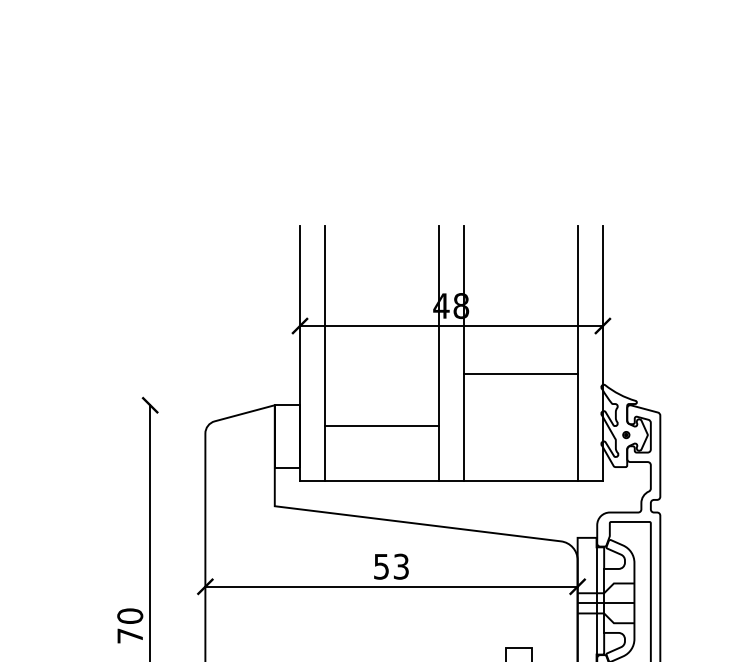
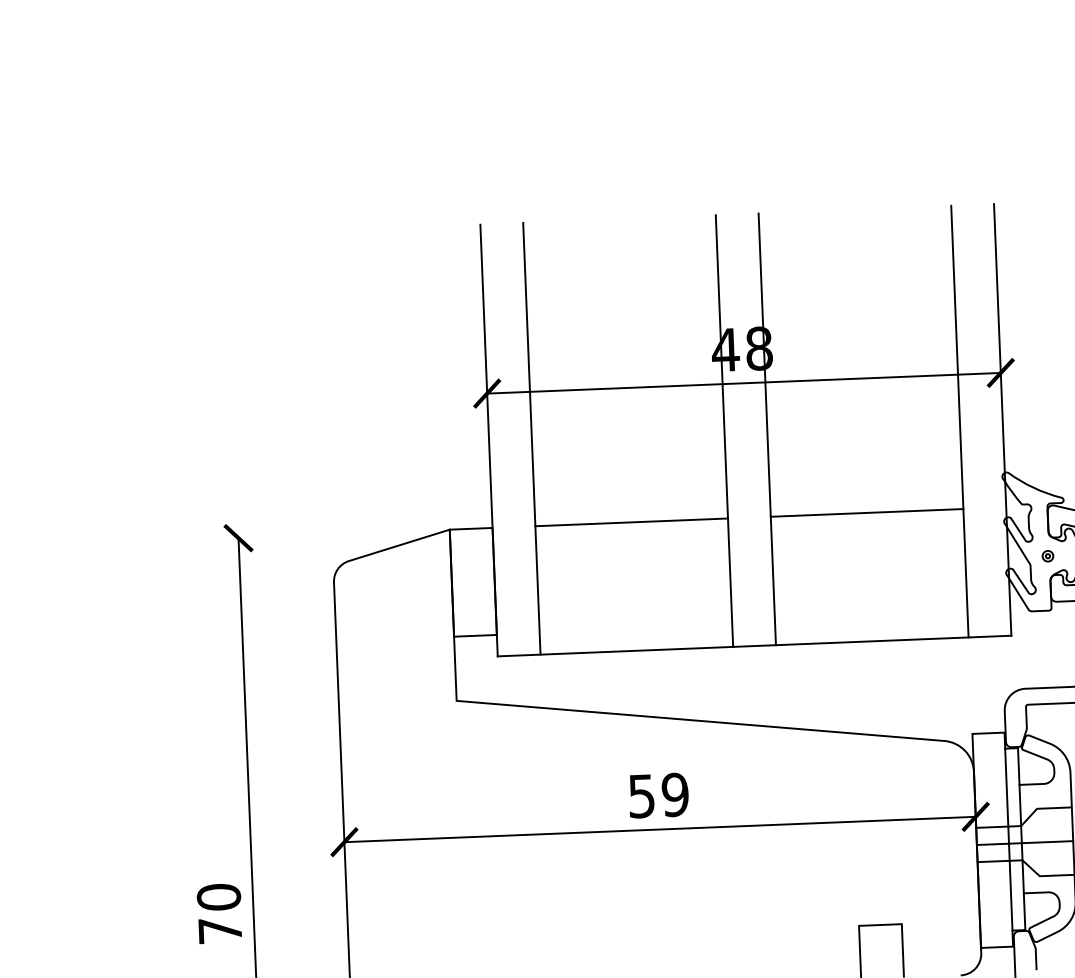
line: (520, 374) -> (866, 513), moved
line: (381, 426) -> (630, 522), moved
text: (401, 566) -> (675, 794), 53 -> 59

